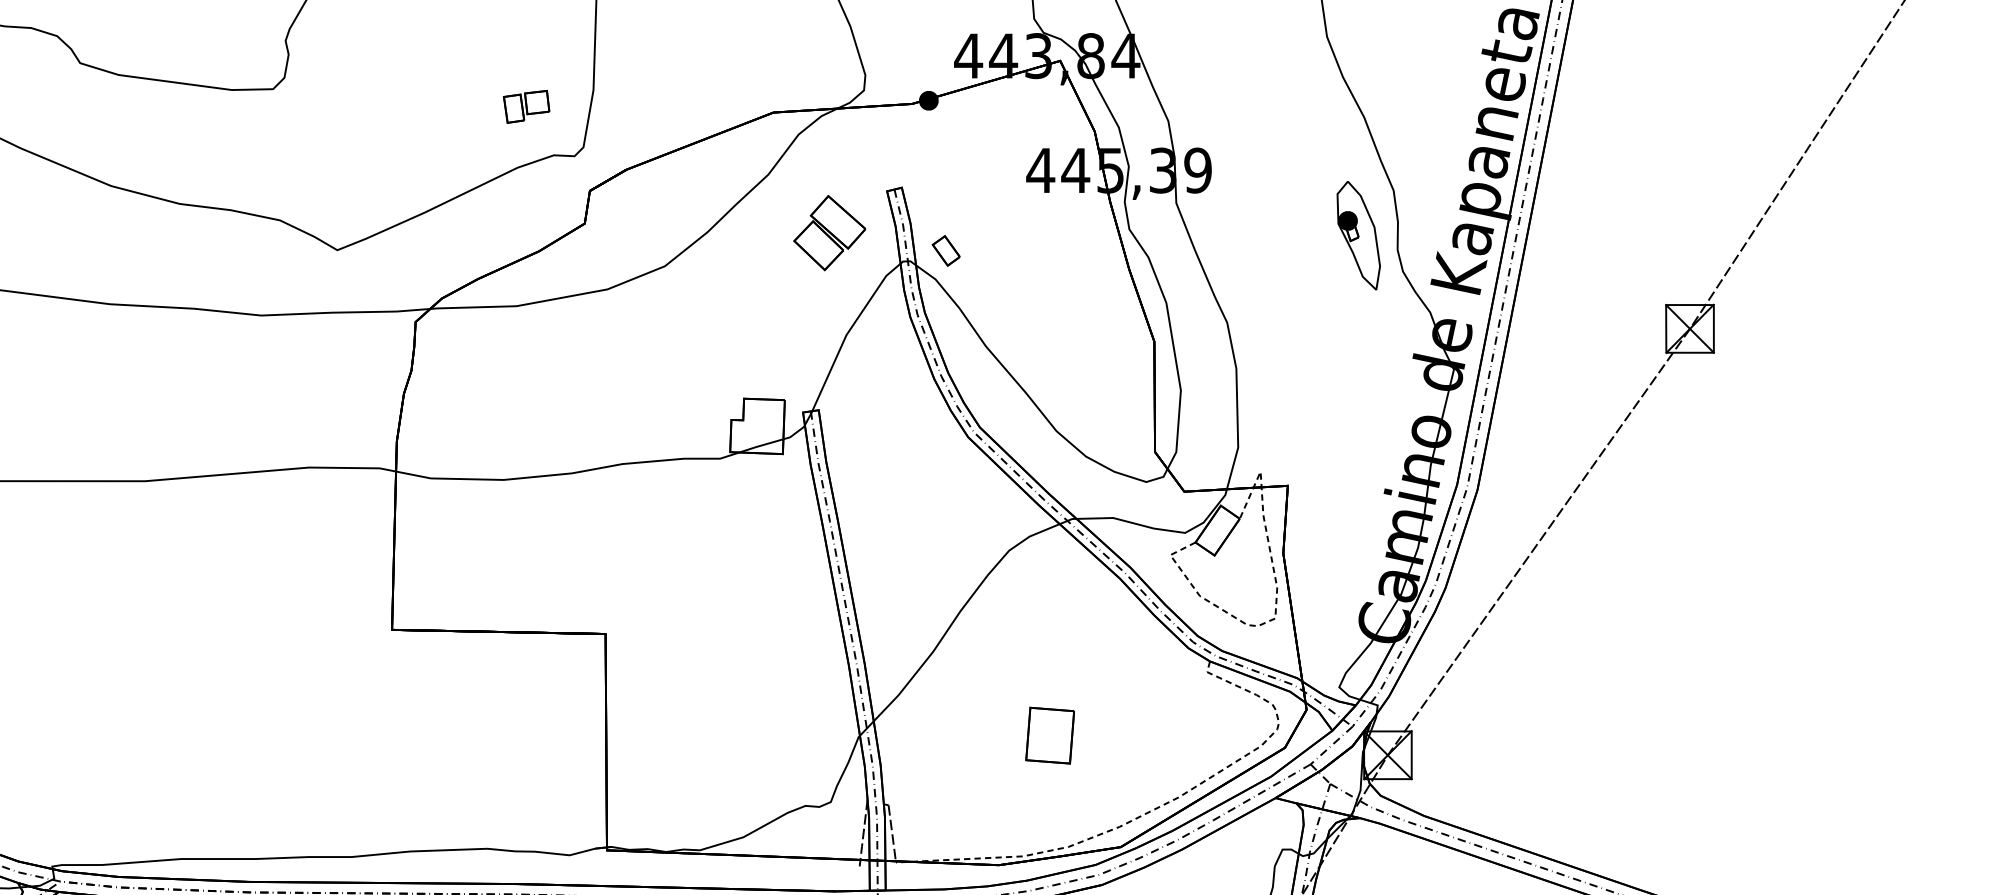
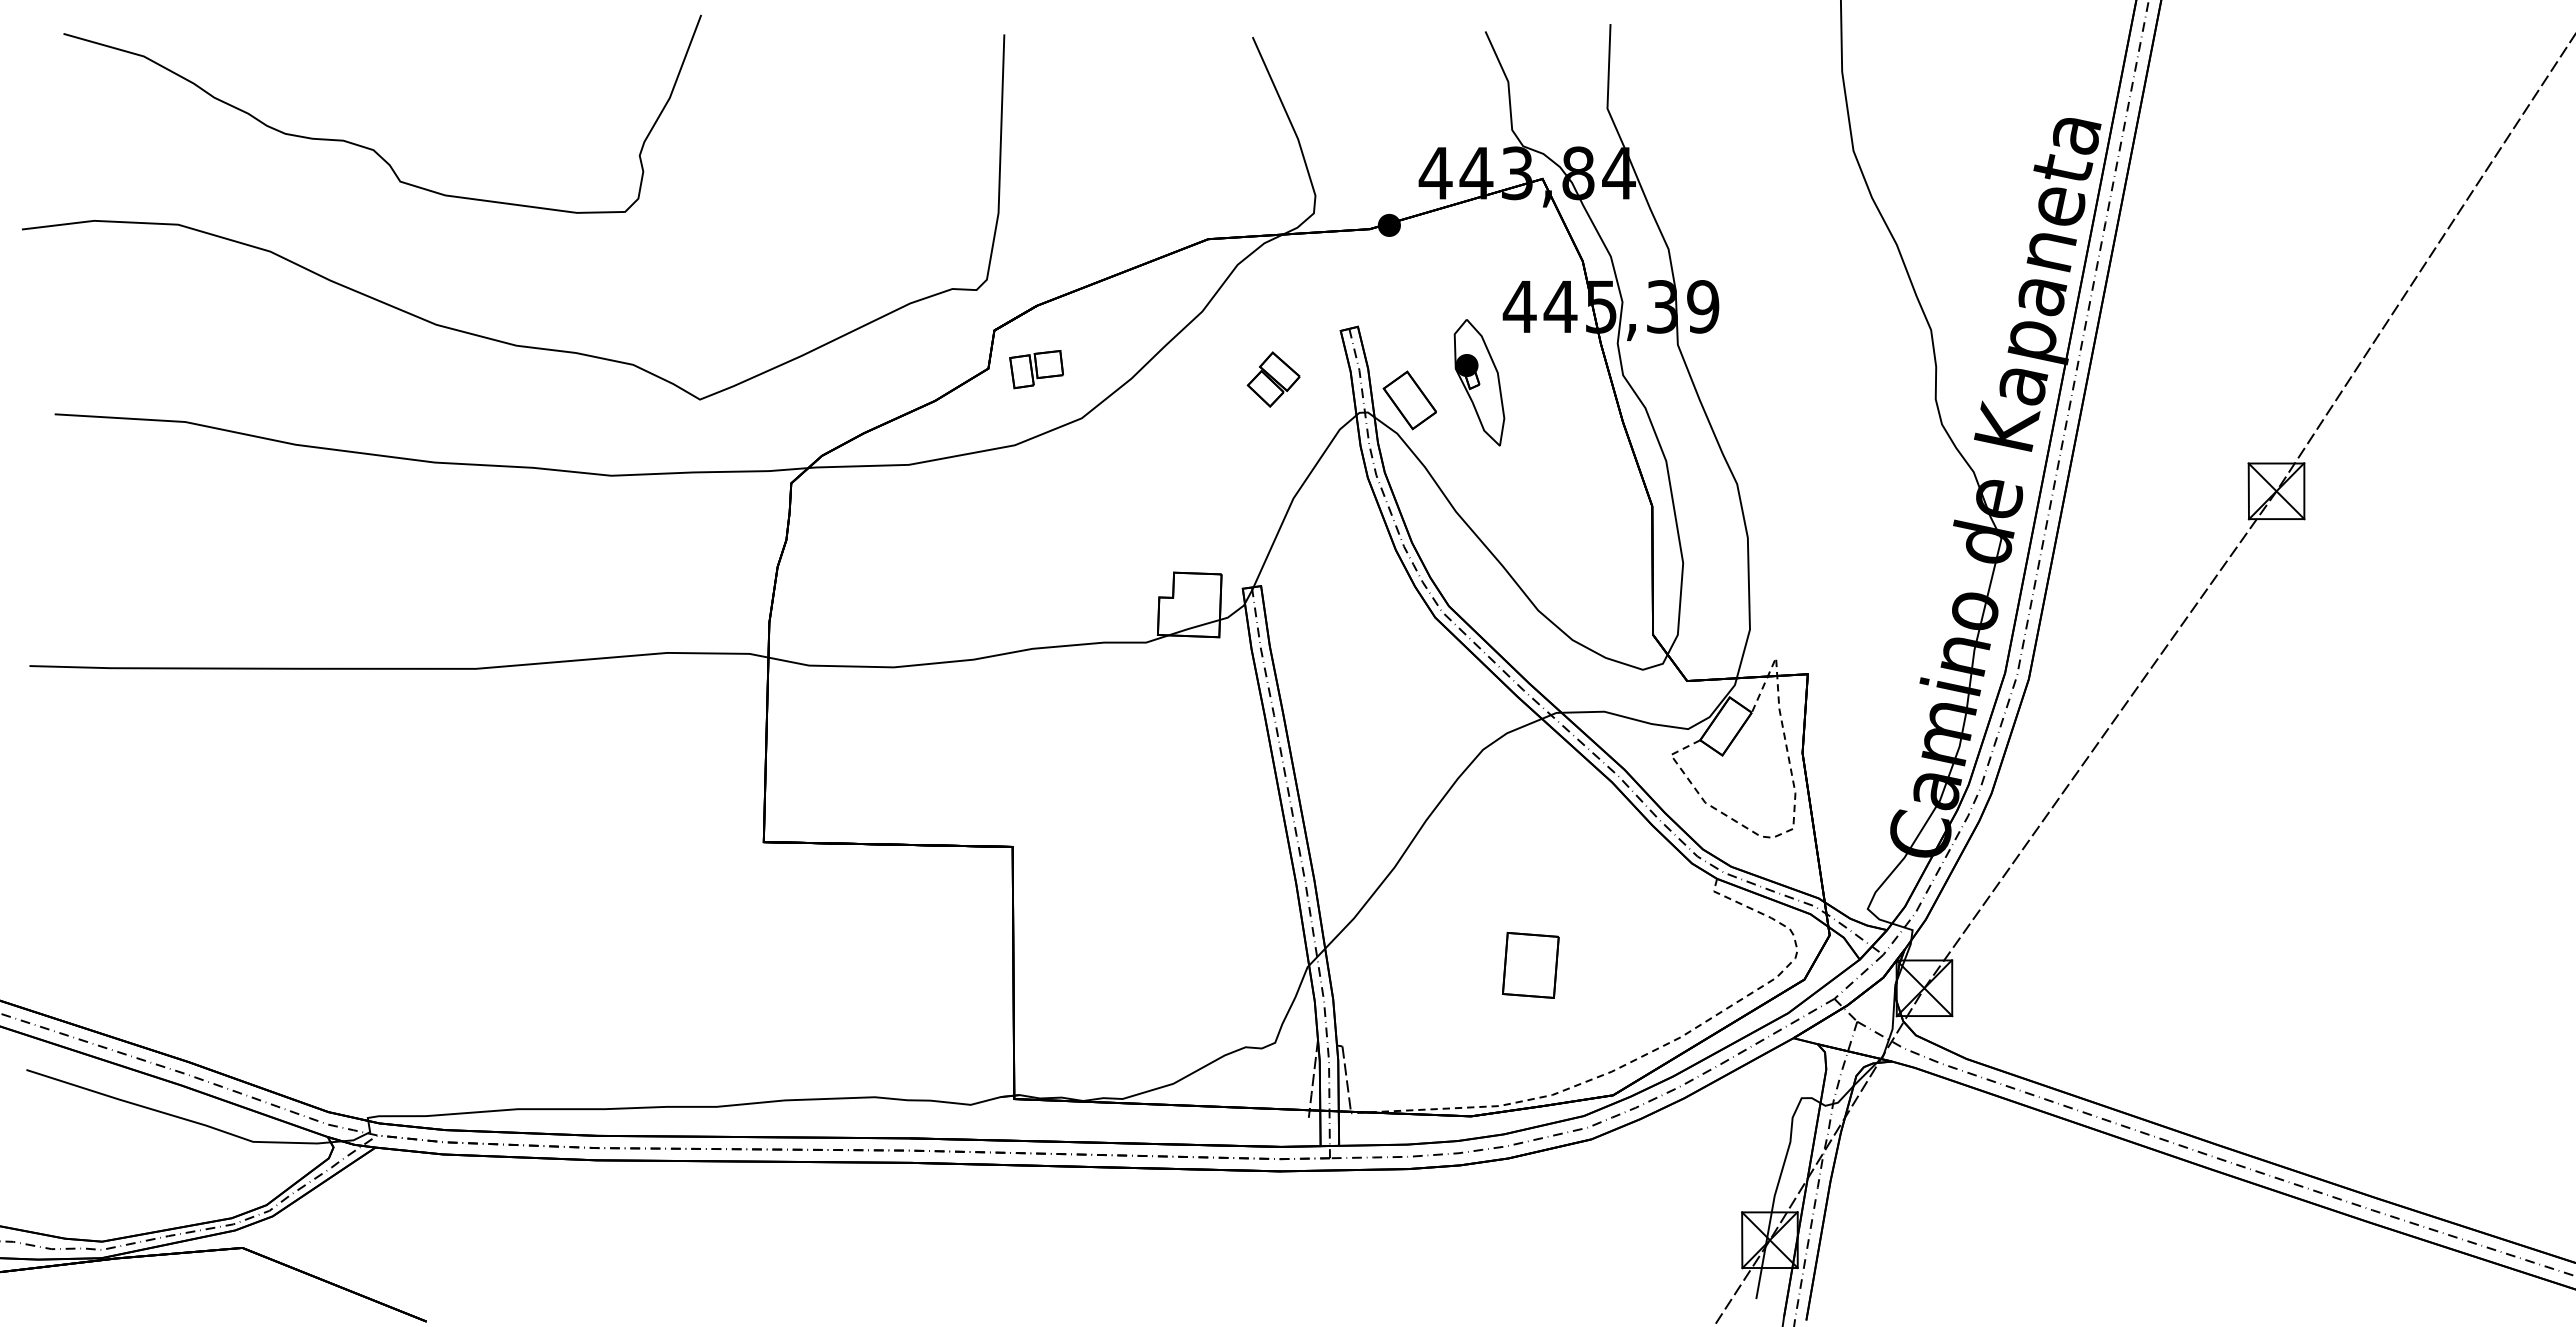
part: (526, 106) -> (1036, 369), moved
part: (829, 232) -> (1273, 379), size x0.62
part: (1358, 235) -> (1479, 382), moved
part: (946, 250) -> (1409, 400), size x1.67

